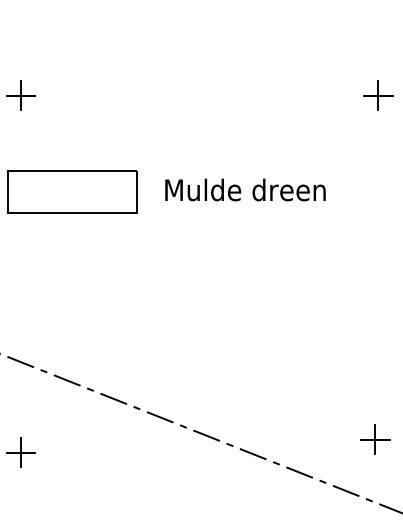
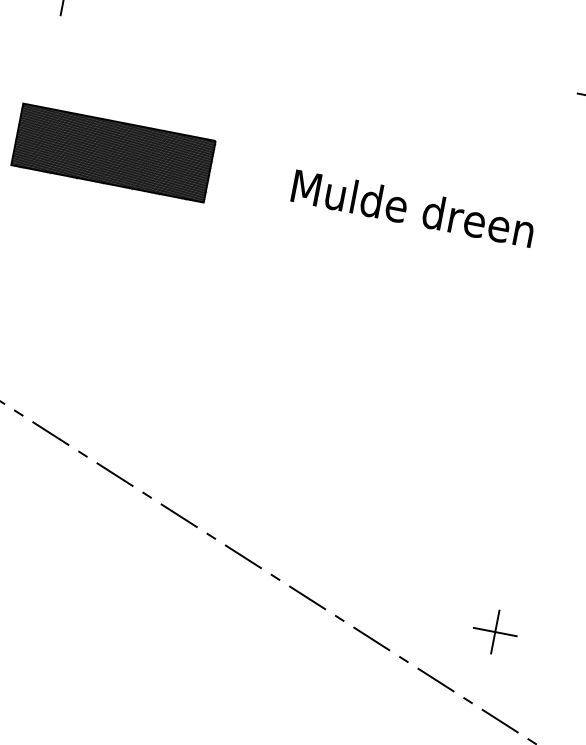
text: (245, 189) -> (413, 207), moved
hatch: (72, 191) -> (113, 152), added
part: (375, 439) -> (495, 631), moved

